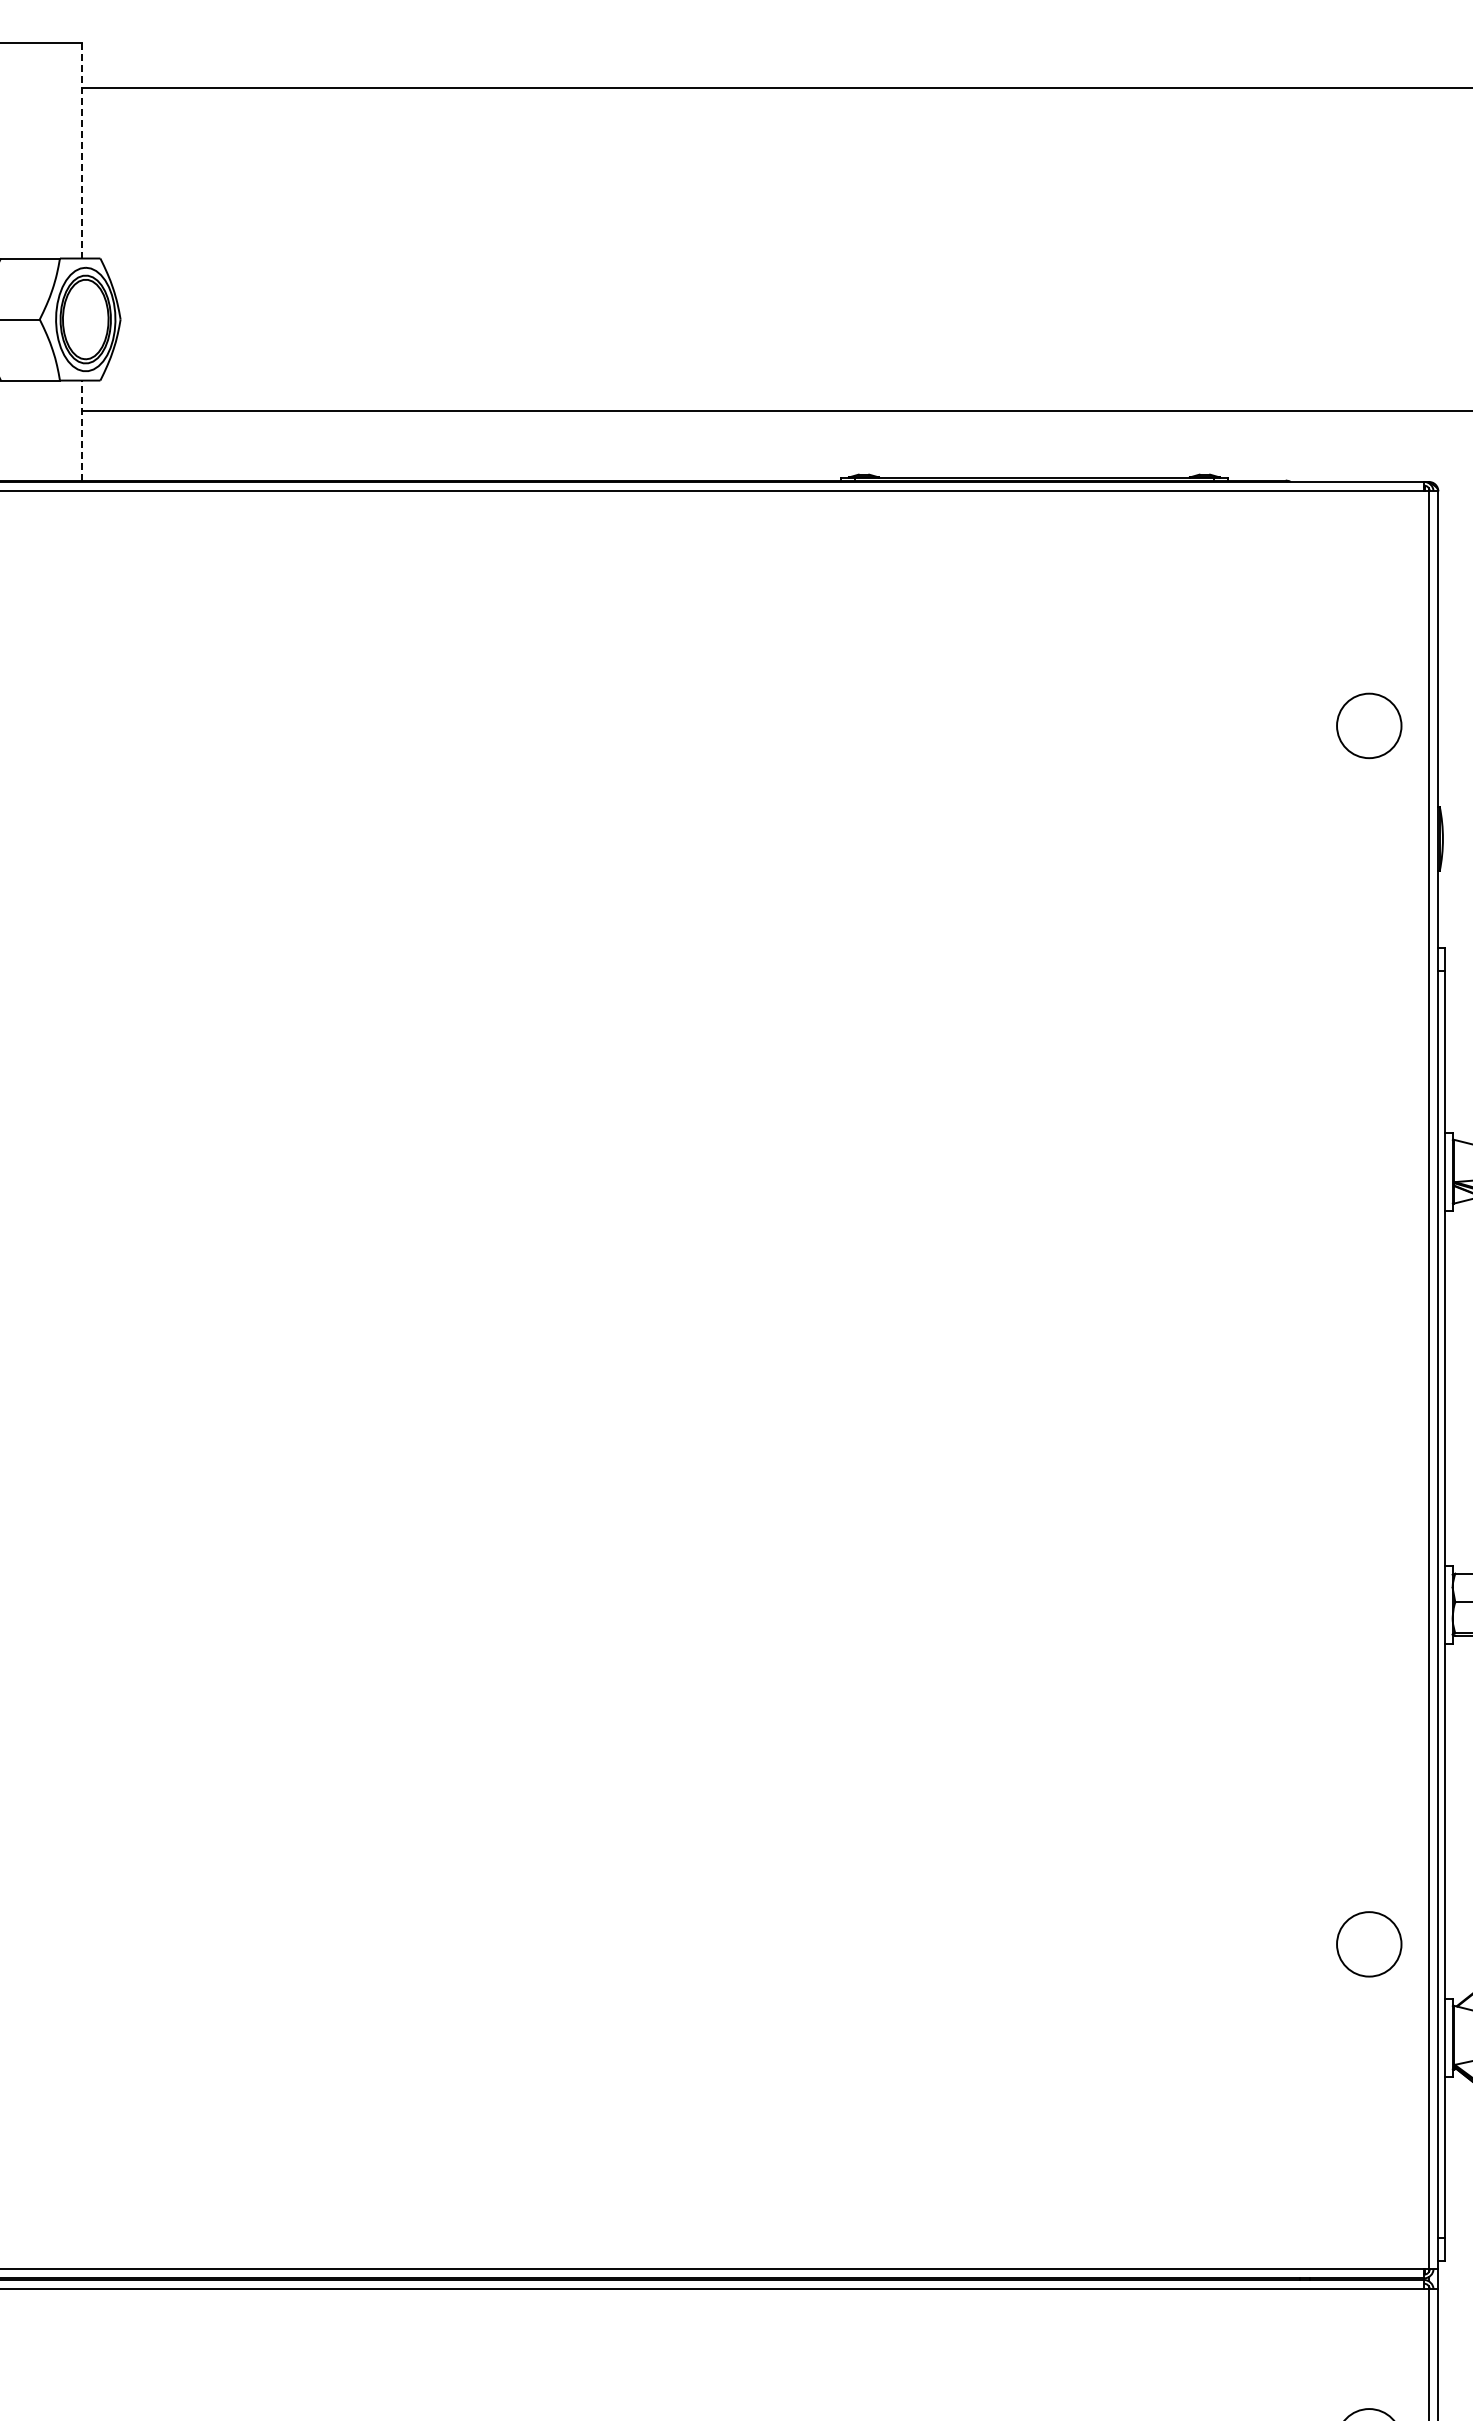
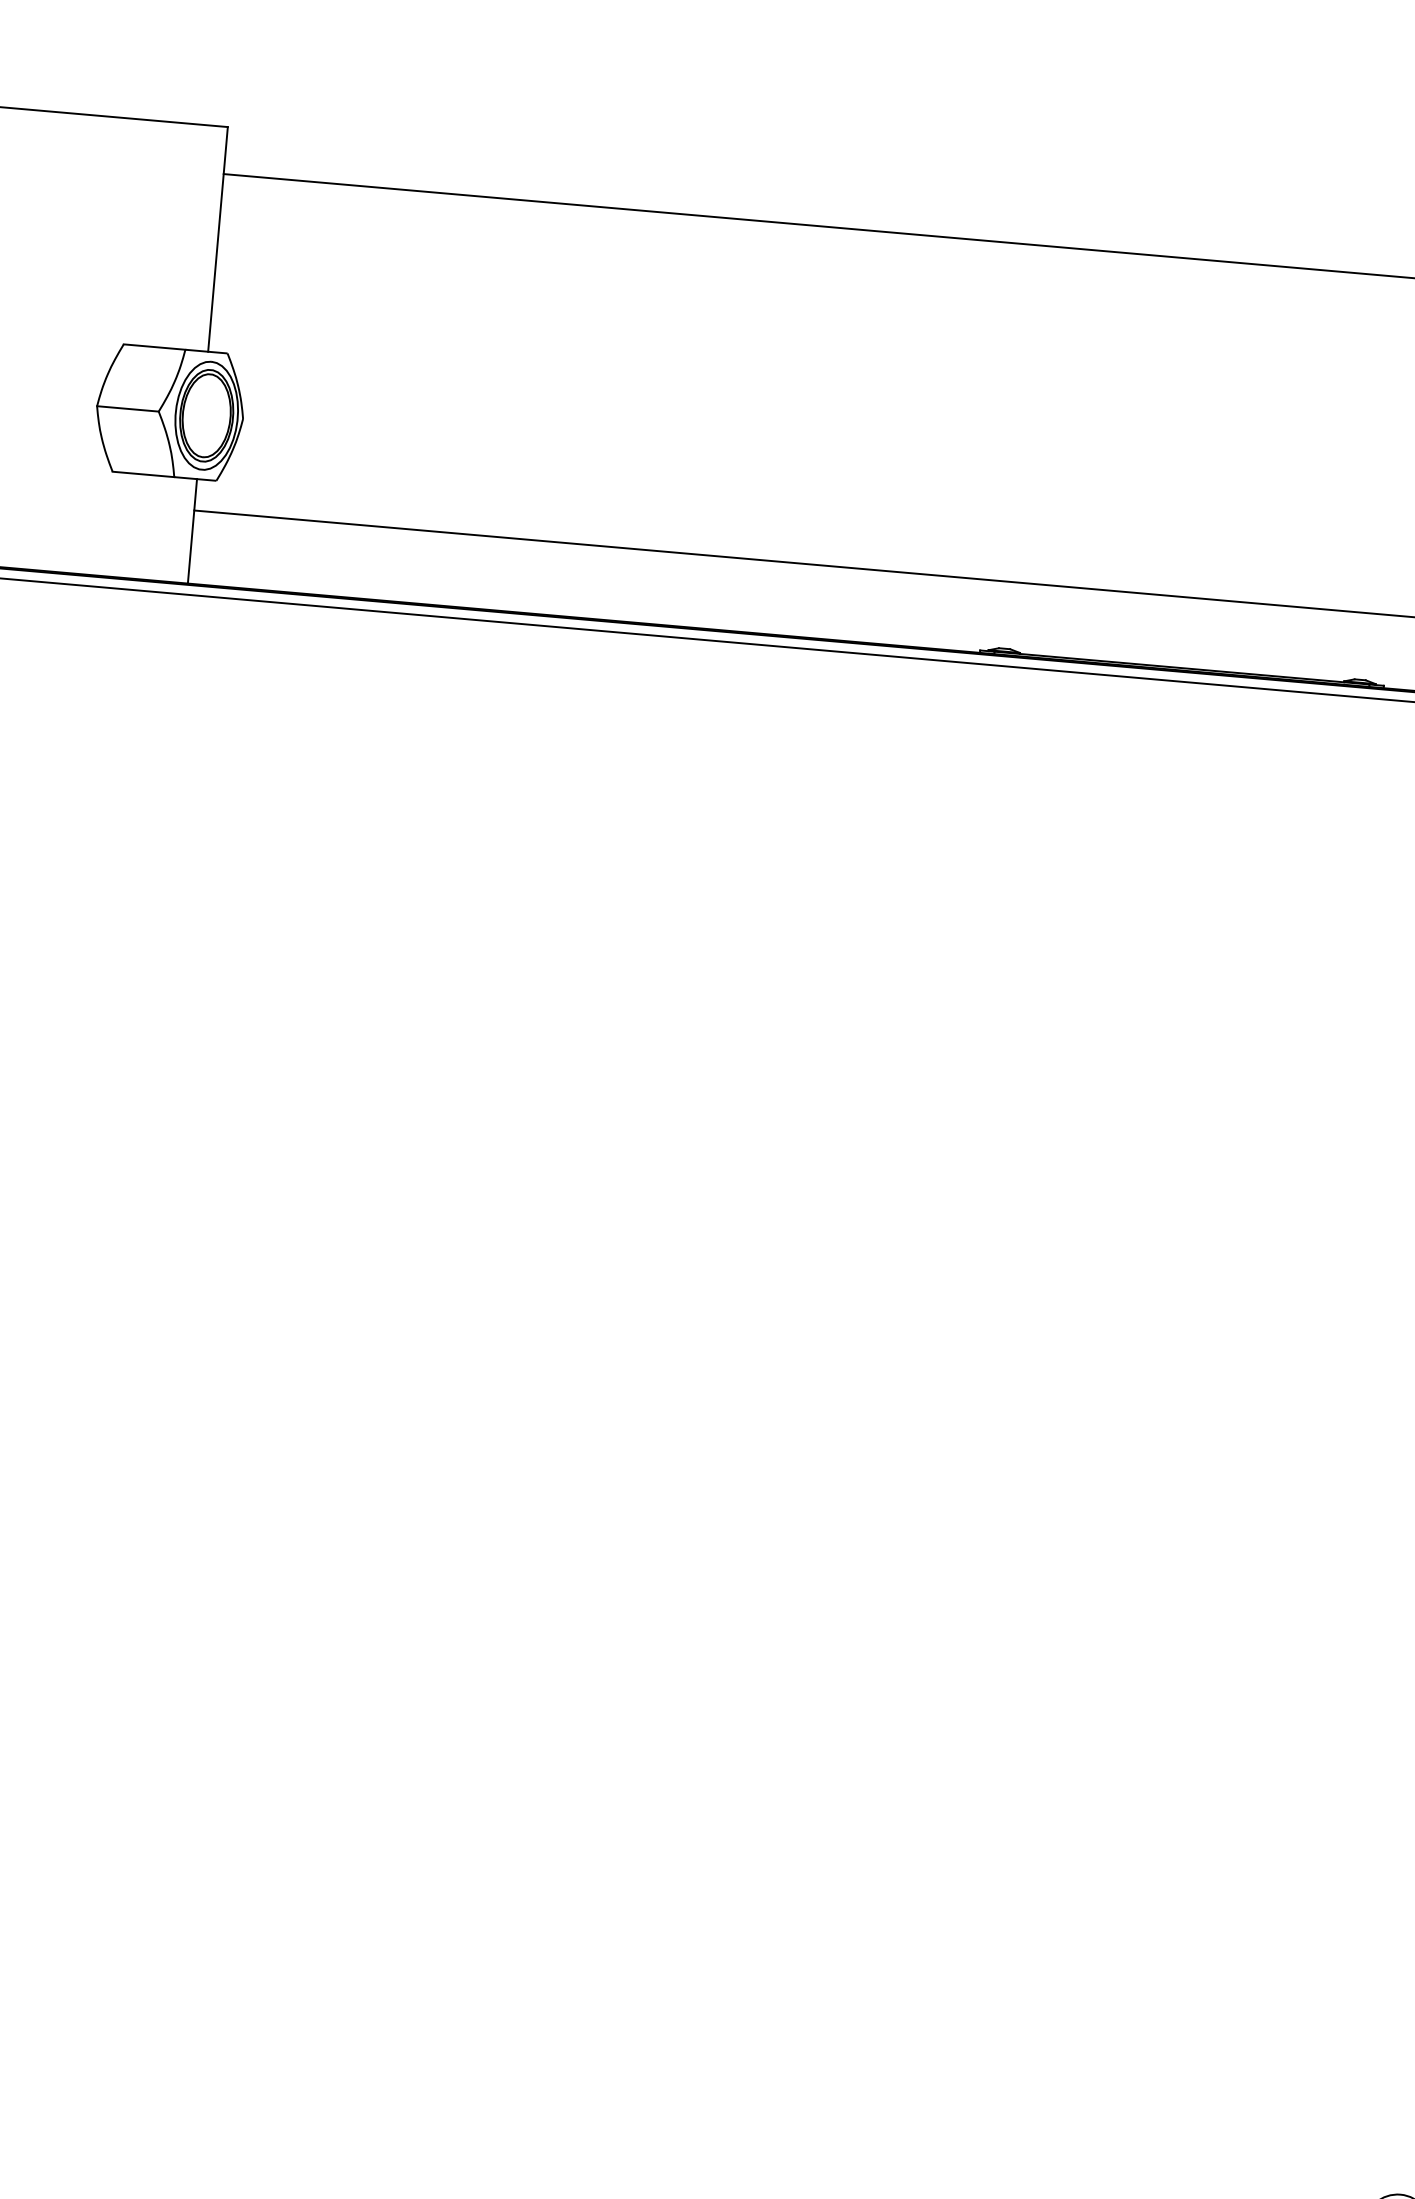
line: (81, 150) -> (217, 239), dashed -> solid
line: (81, 430) -> (192, 531), dashed -> solid

